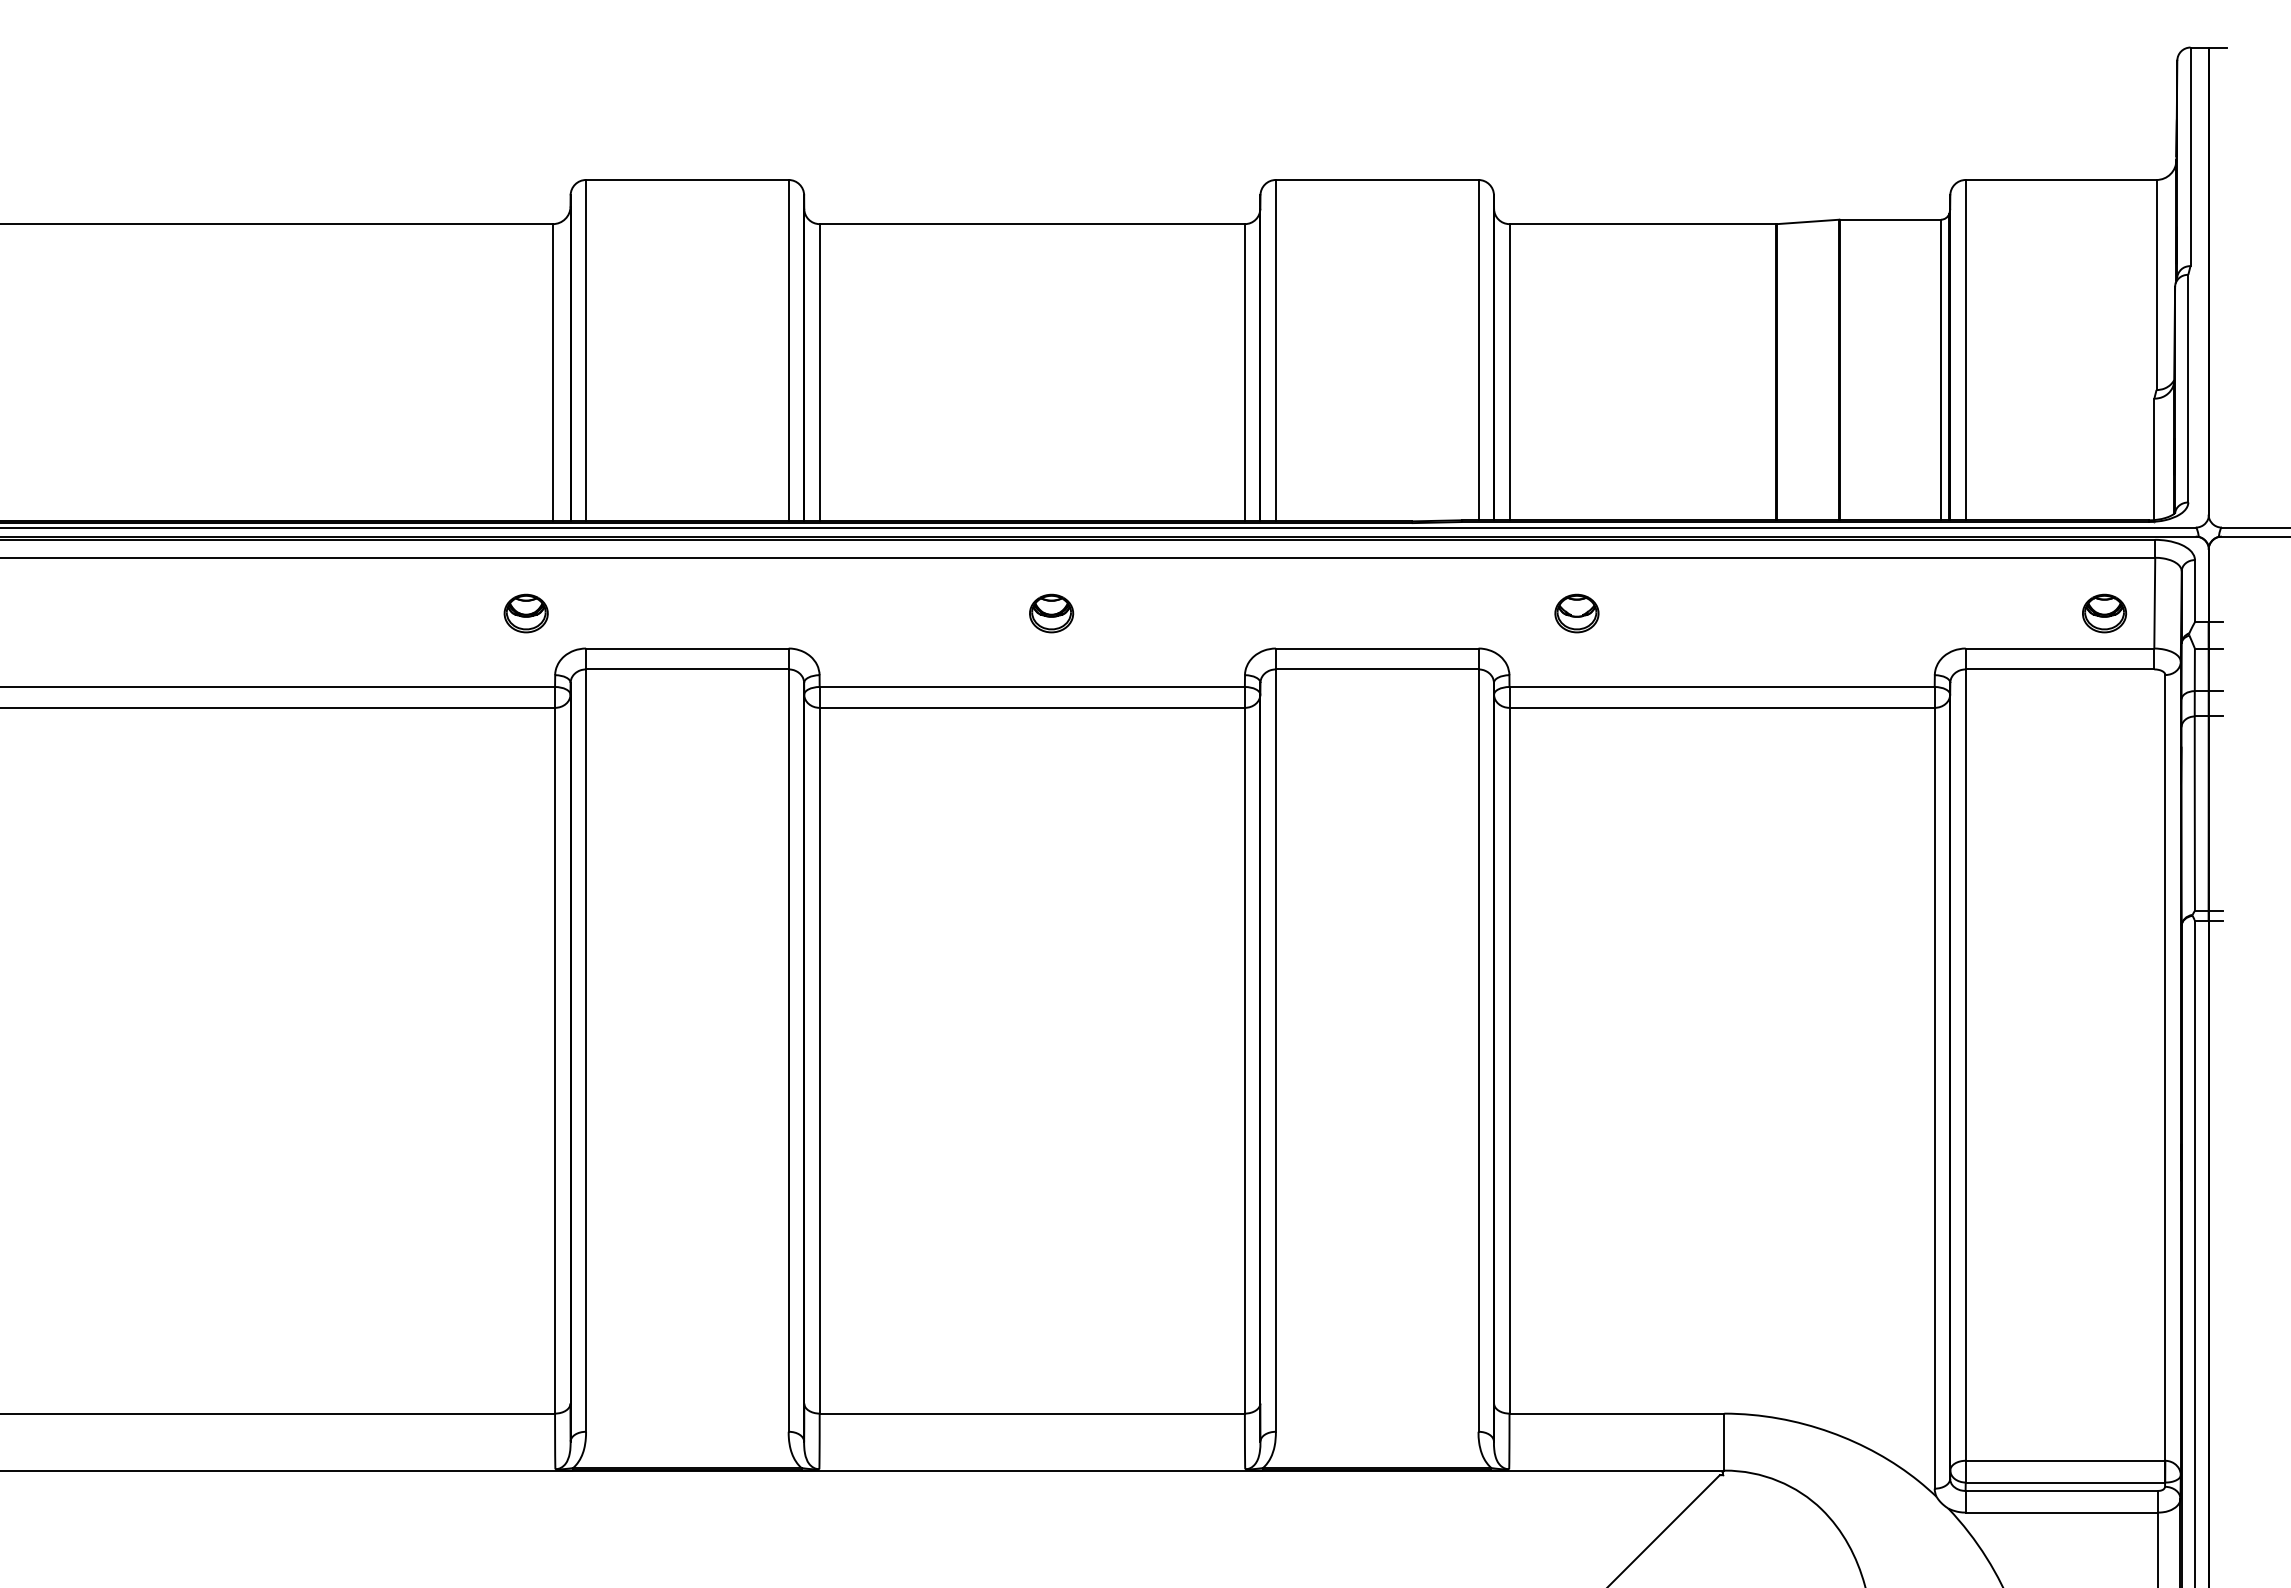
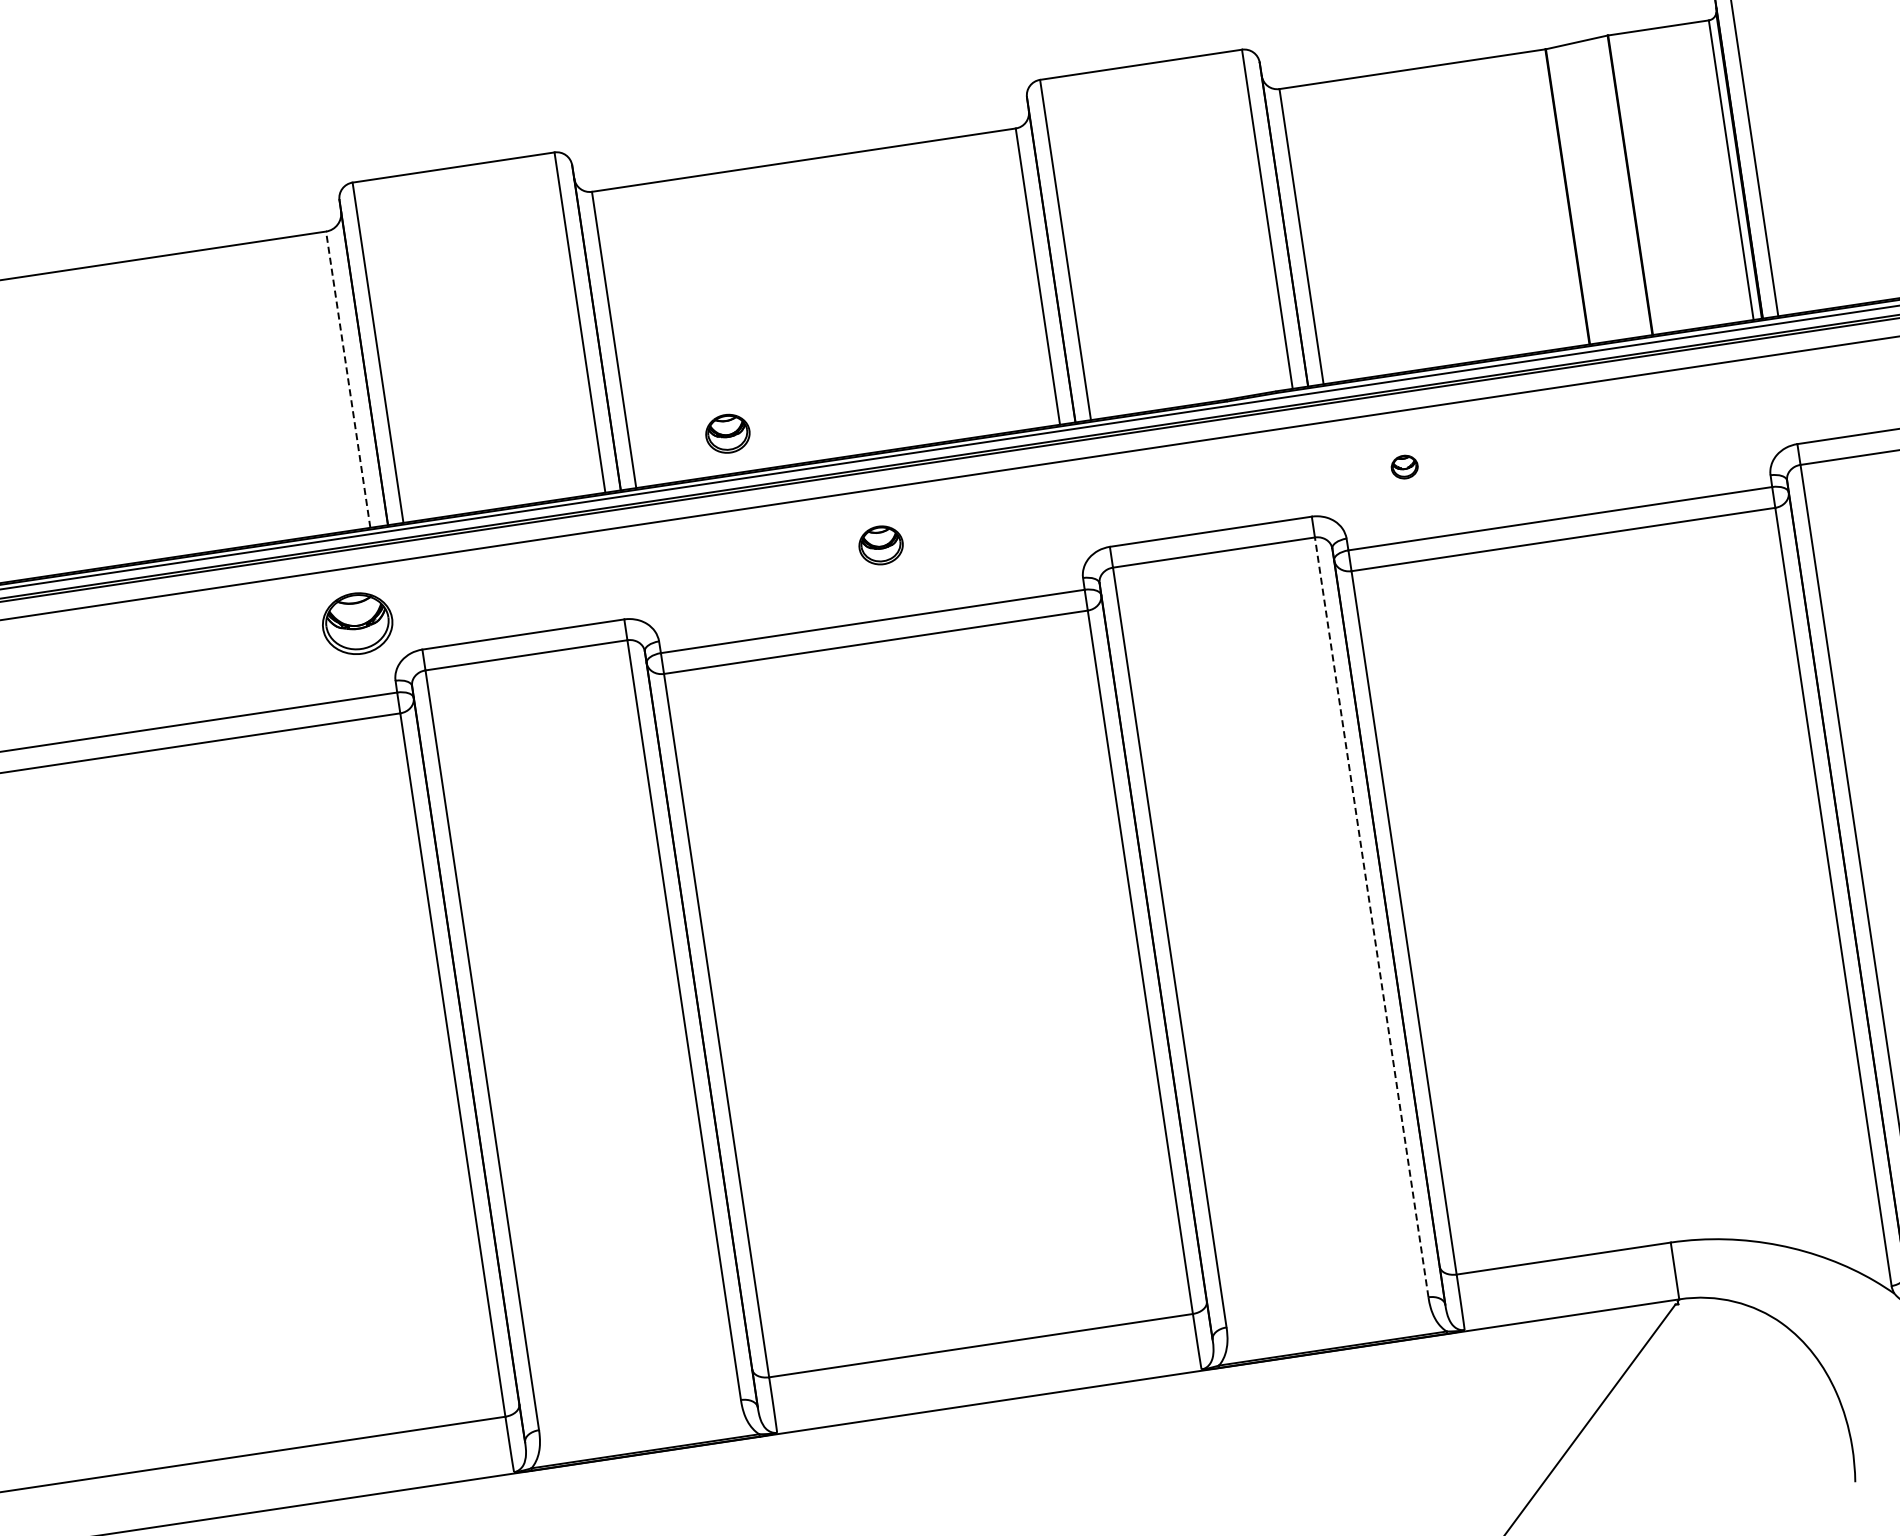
line: (552, 372) -> (347, 379), solid -> dashed
part: (917, 481) -> (727, 433), added
part: (525, 613) -> (356, 623), size x1.6
part: (1576, 613) -> (1404, 467), size x0.6
line: (1478, 1050) -> (1371, 917), solid -> dashed

